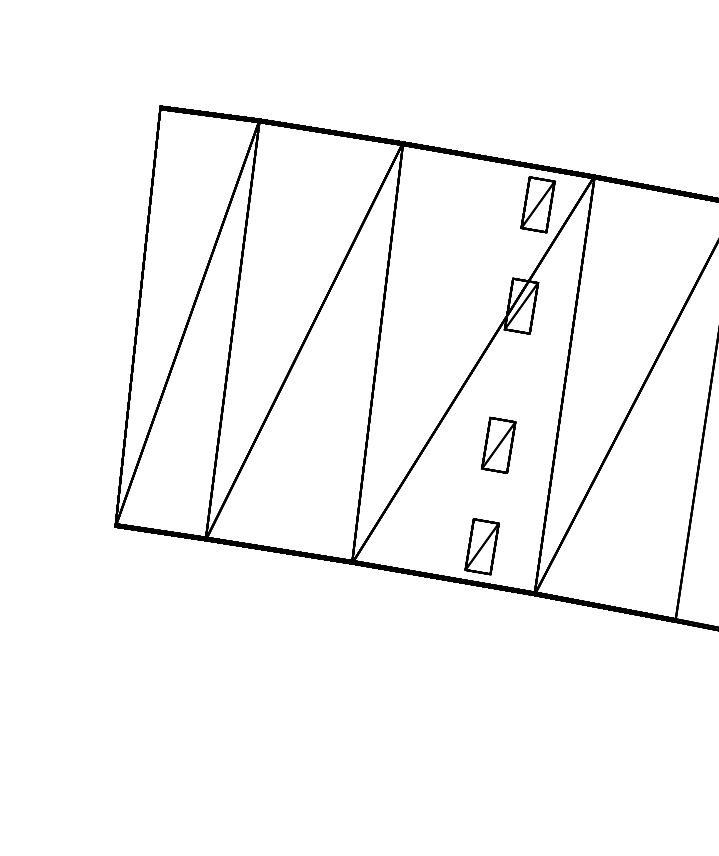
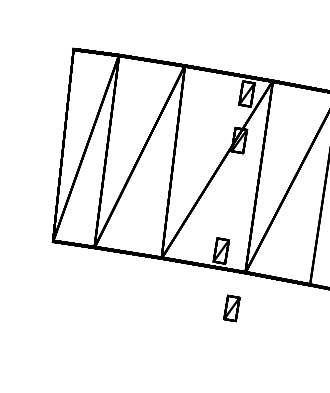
part: (497, 445) -> (231, 308), moved

